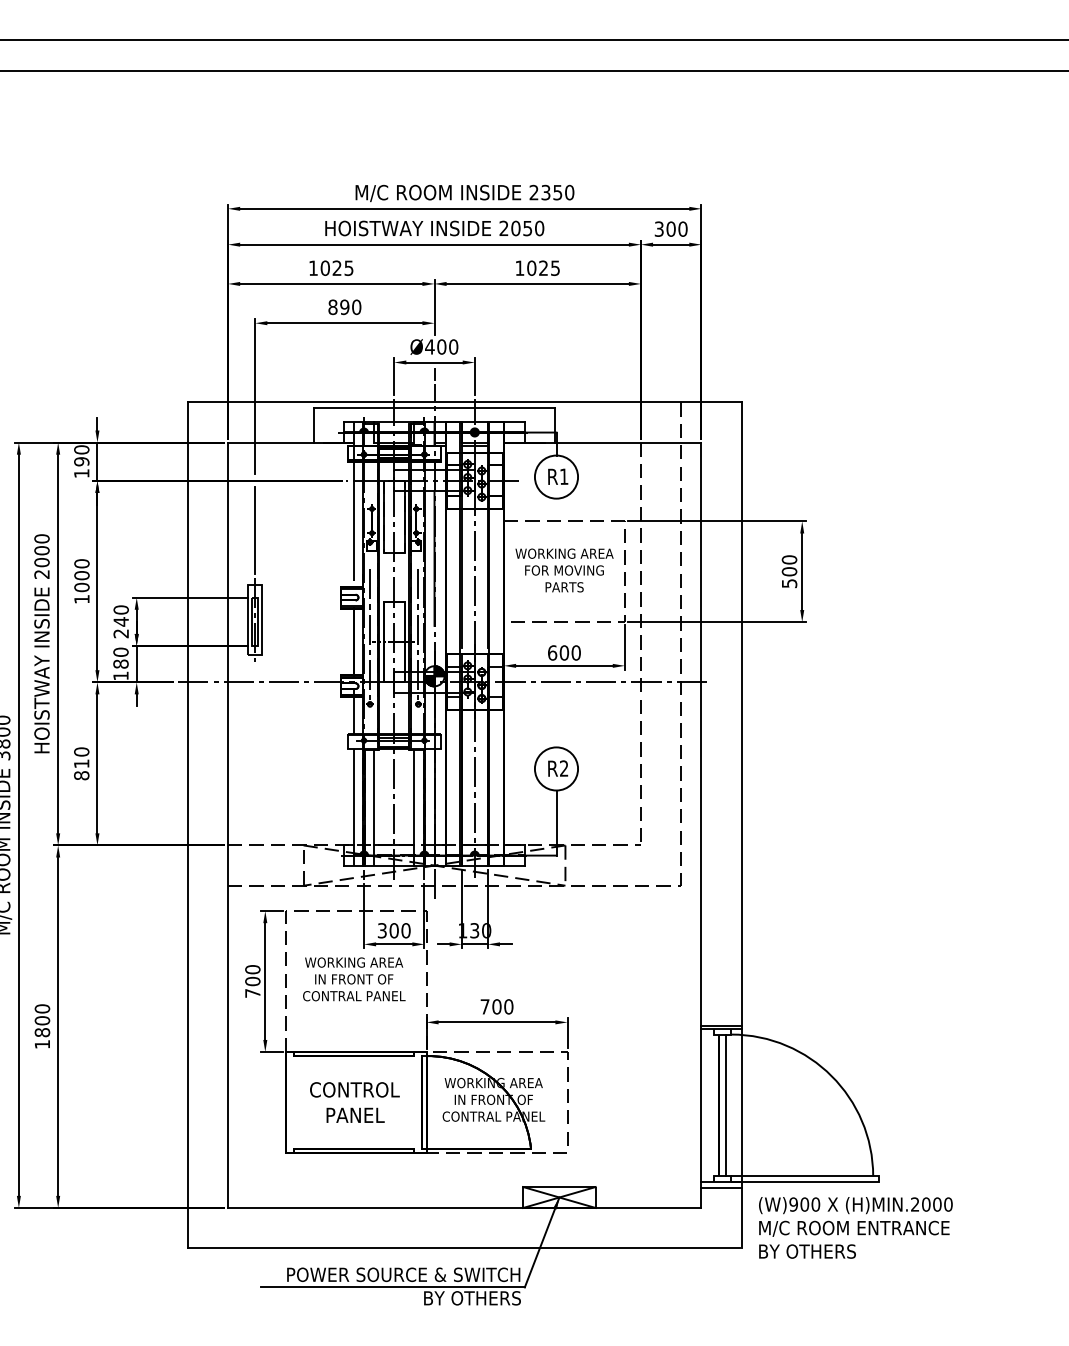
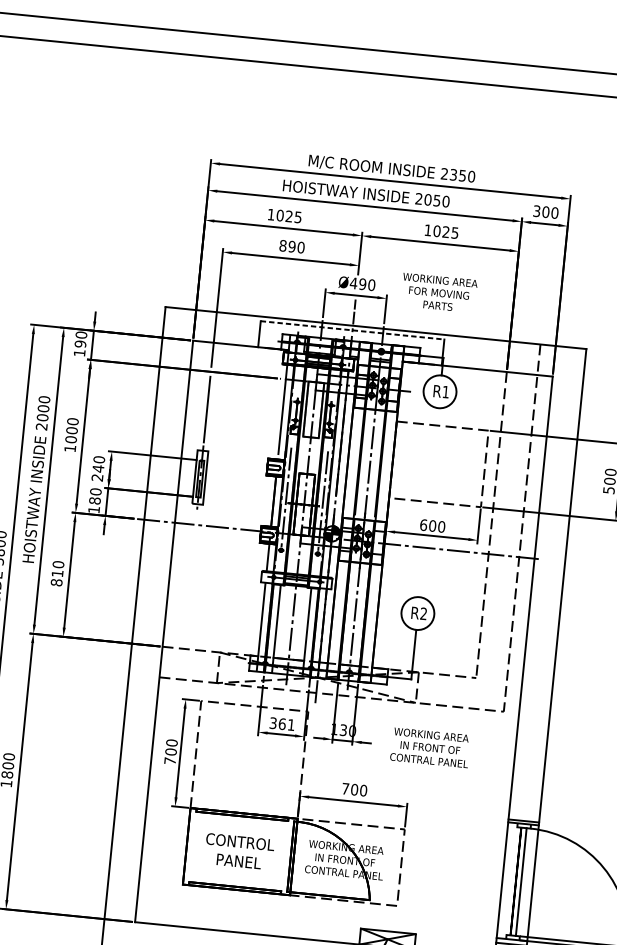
text: (441, 346) -> (362, 283), Ø400 -> Ø490
line: (434, 408) -> (352, 330), solid -> dashed
text: (564, 570) -> (439, 293), moved
text: (399, 930) -> (286, 724), 300 -> 361
text: (354, 979) -> (430, 747), moved

